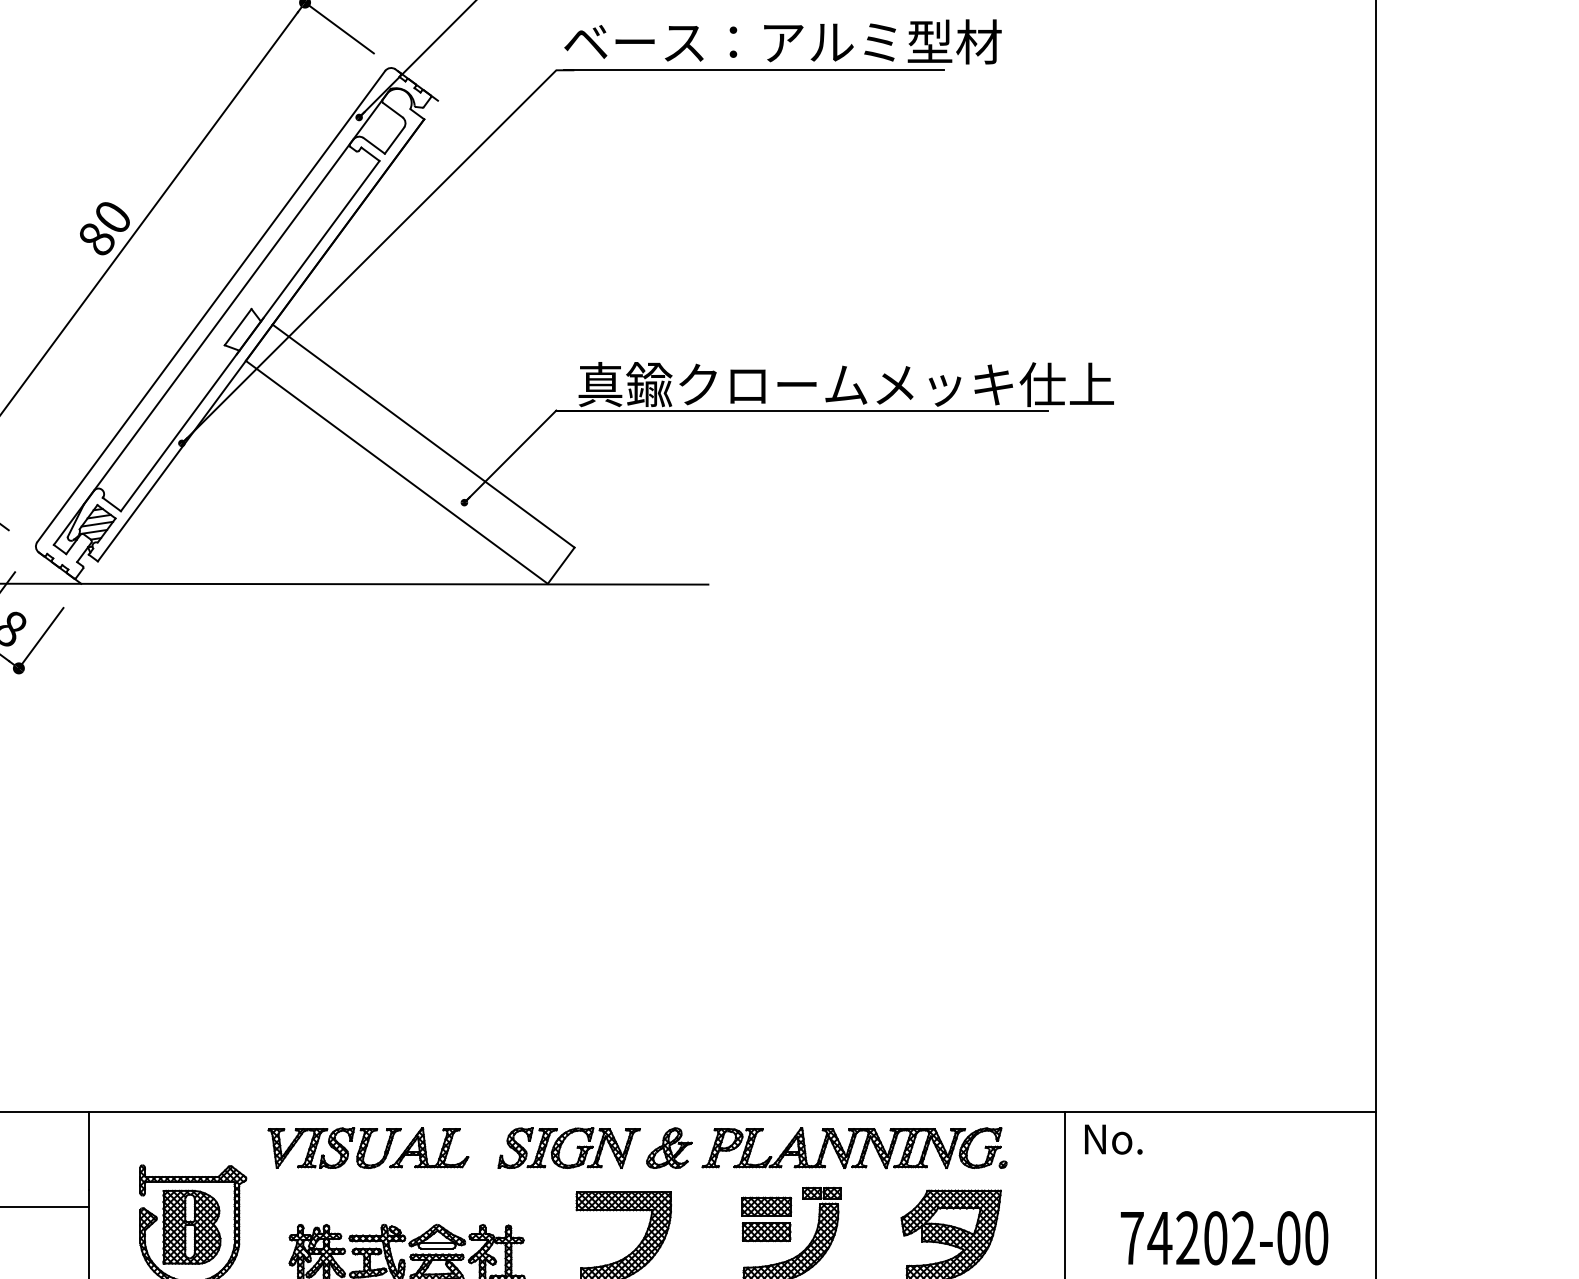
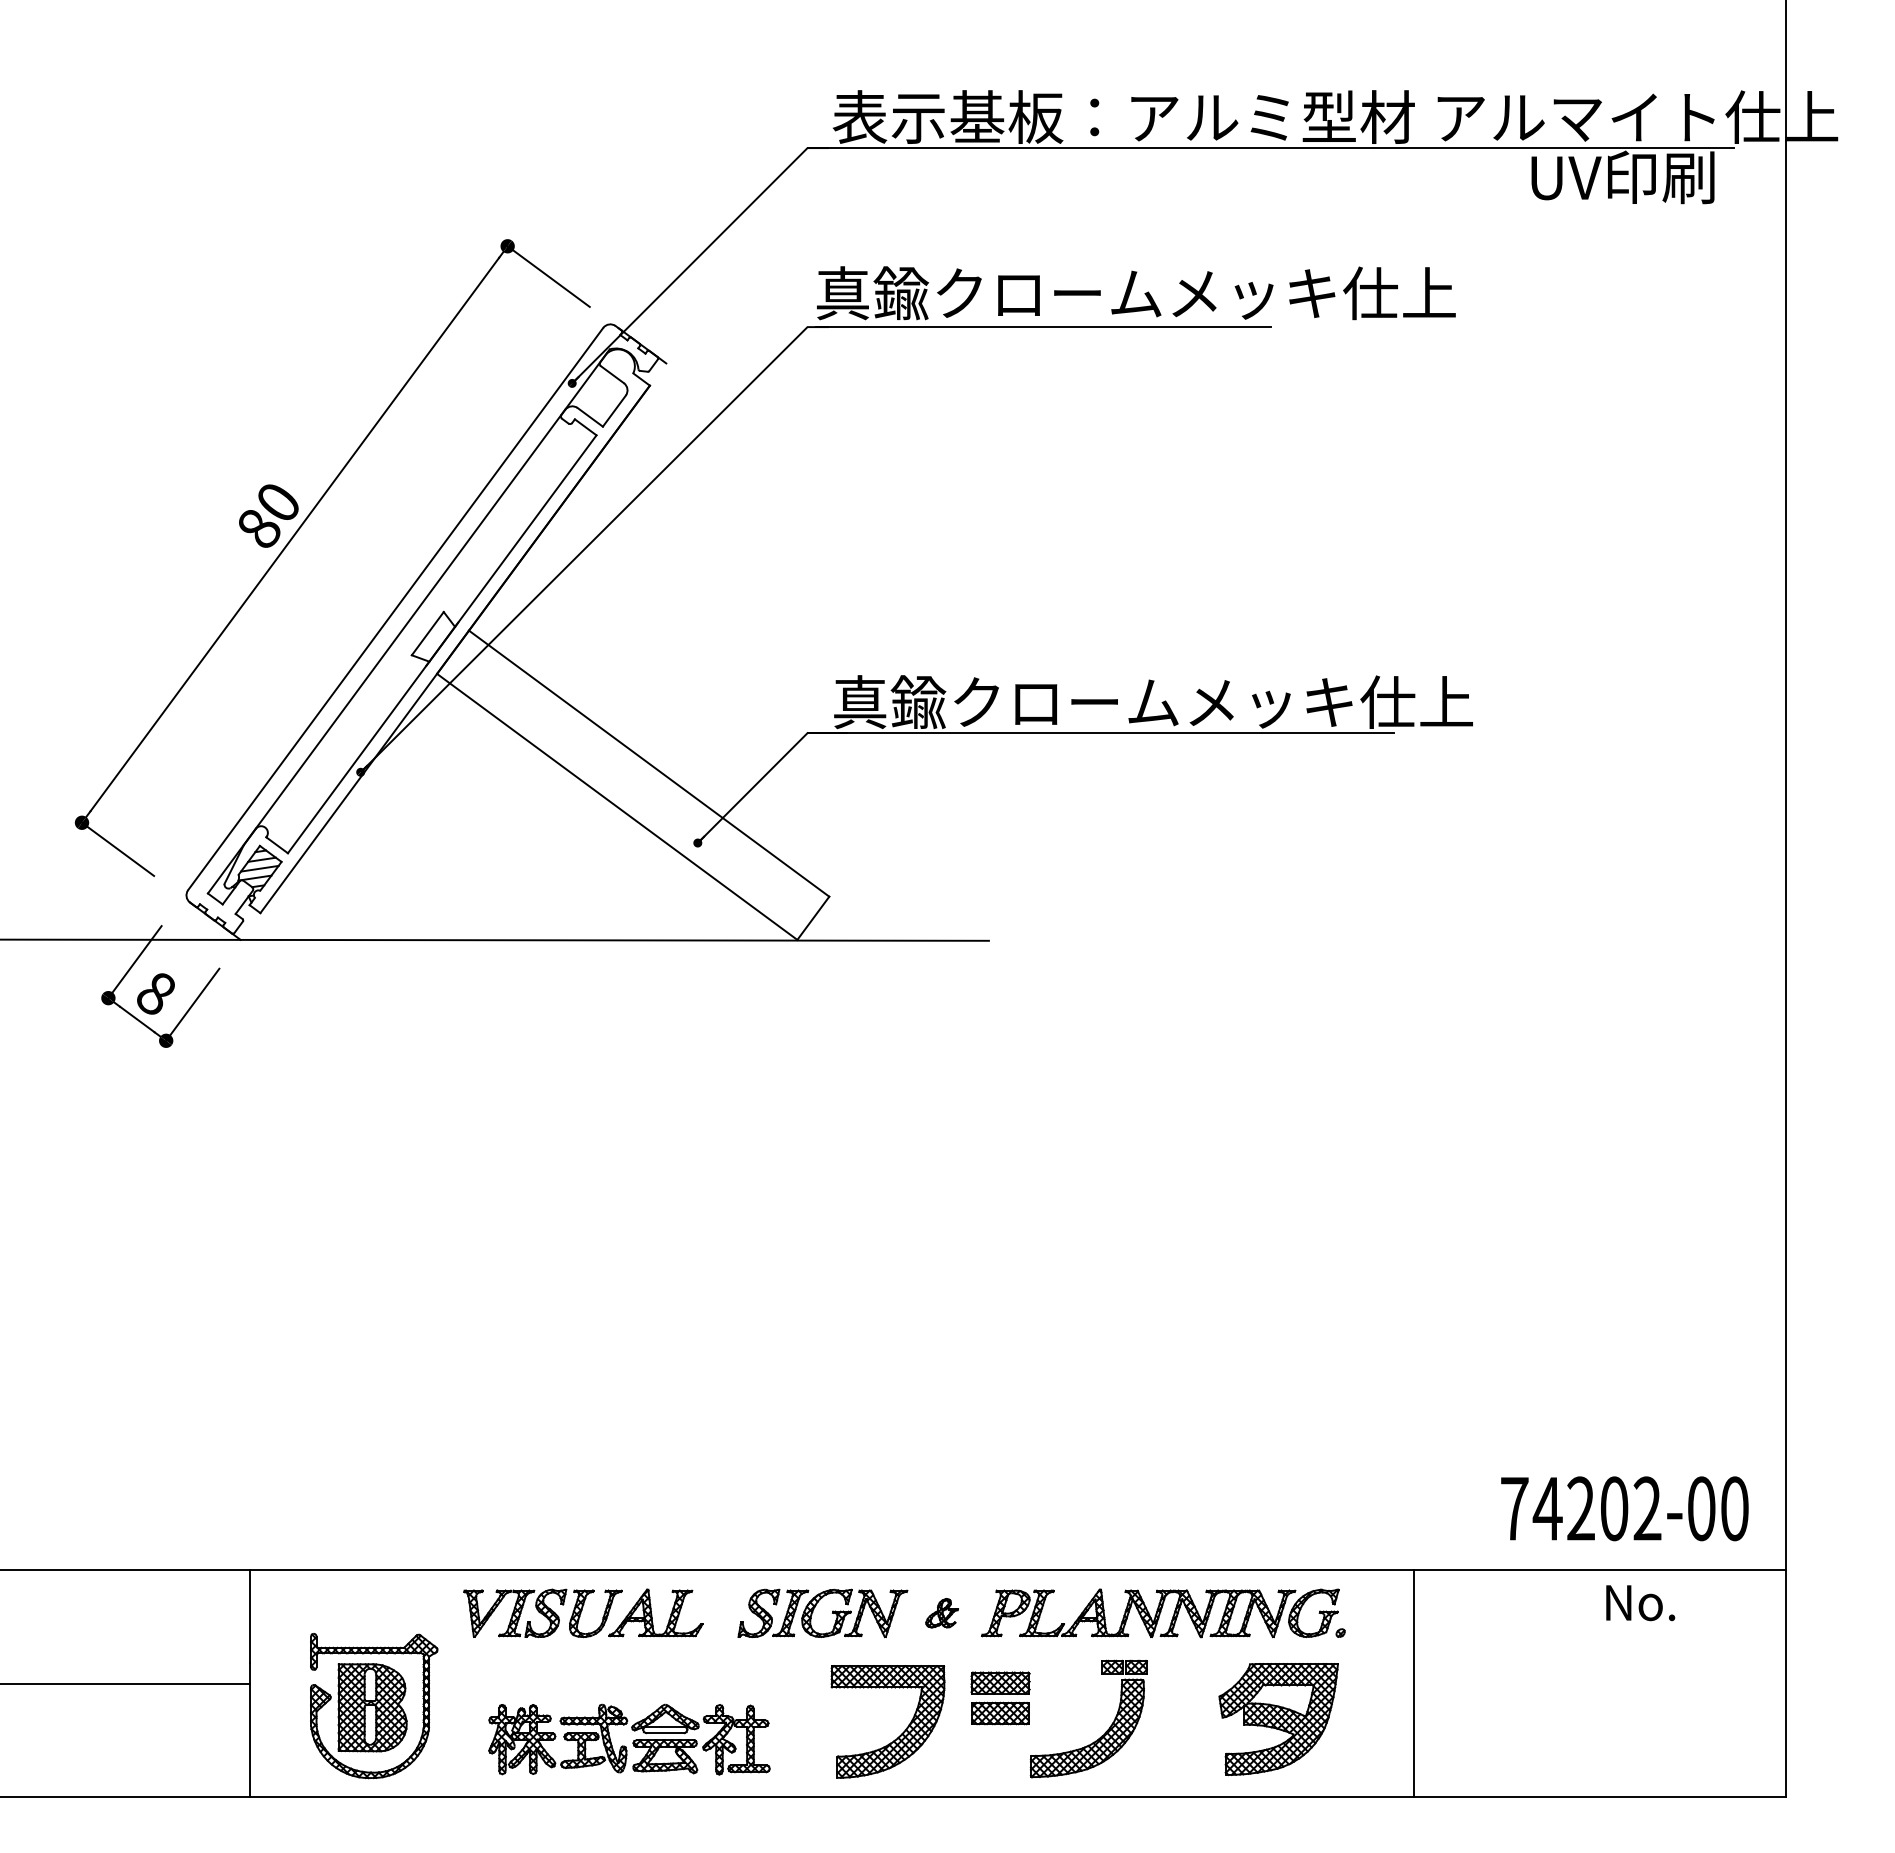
text: (832, 42) -> (1136, 293), ベース：アルミ型材 -> 真鍮クロームメッキ仕上
text: (1113, 1139) -> (1640, 1603), moved
part: (668, 1147) -> (941, 1612), size x0.6
part: (766, 1219) -> (1000, 1698), moved
text: (1224, 1237) -> (1624, 1508), moved

